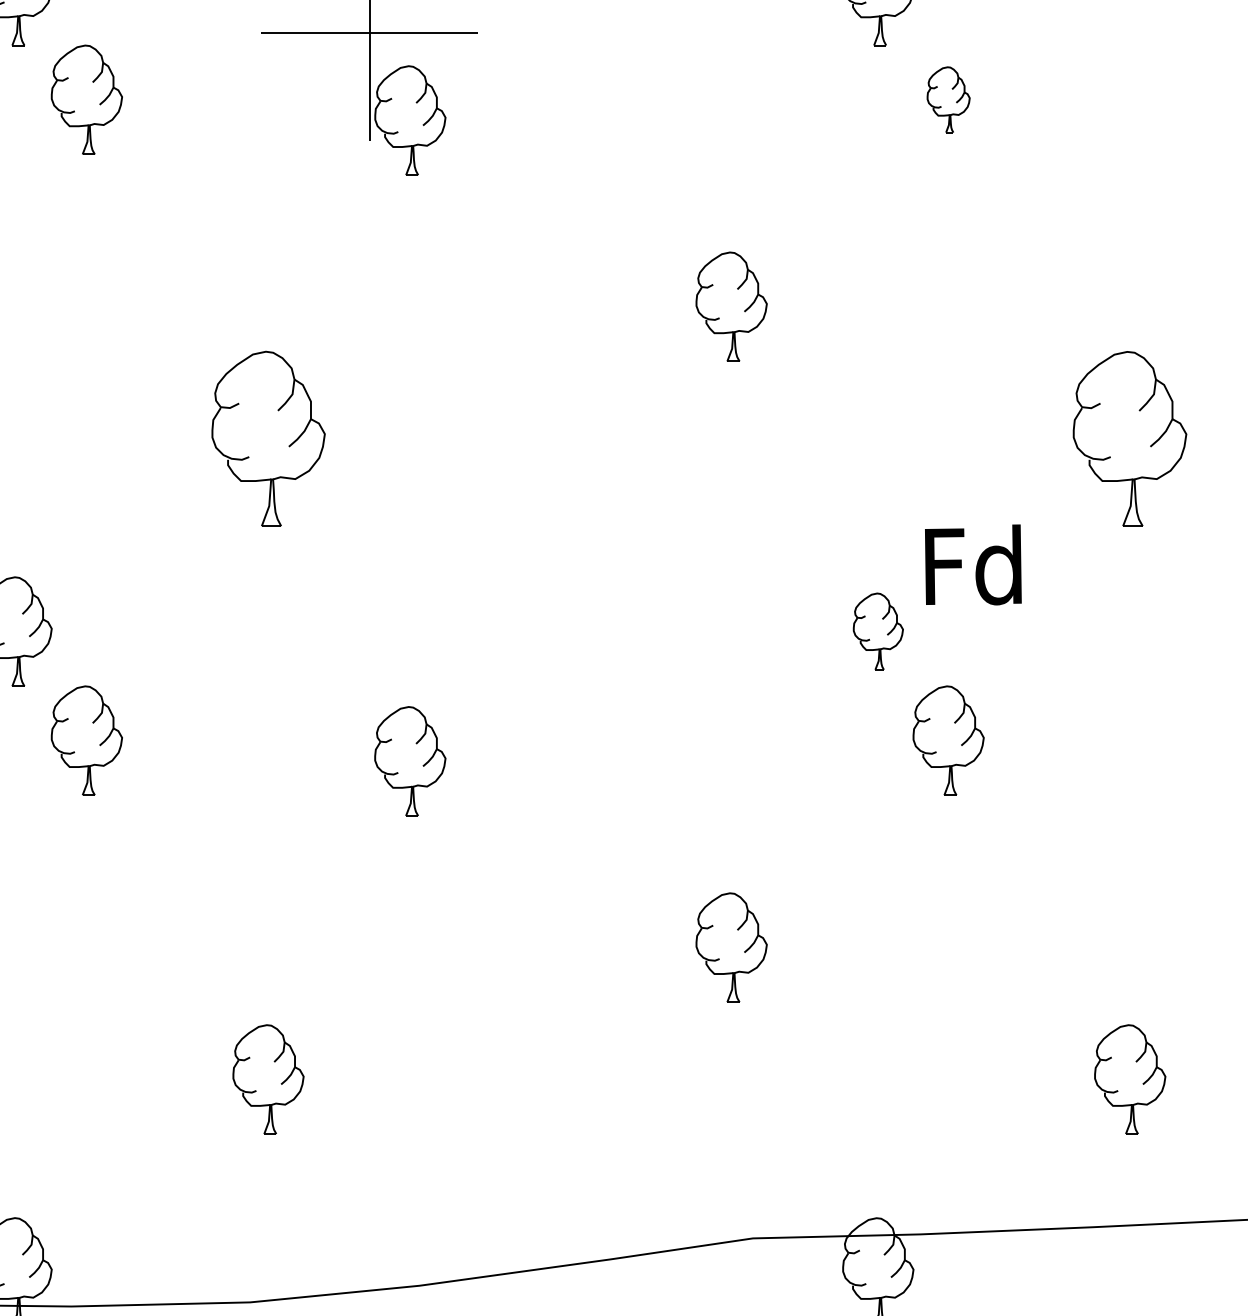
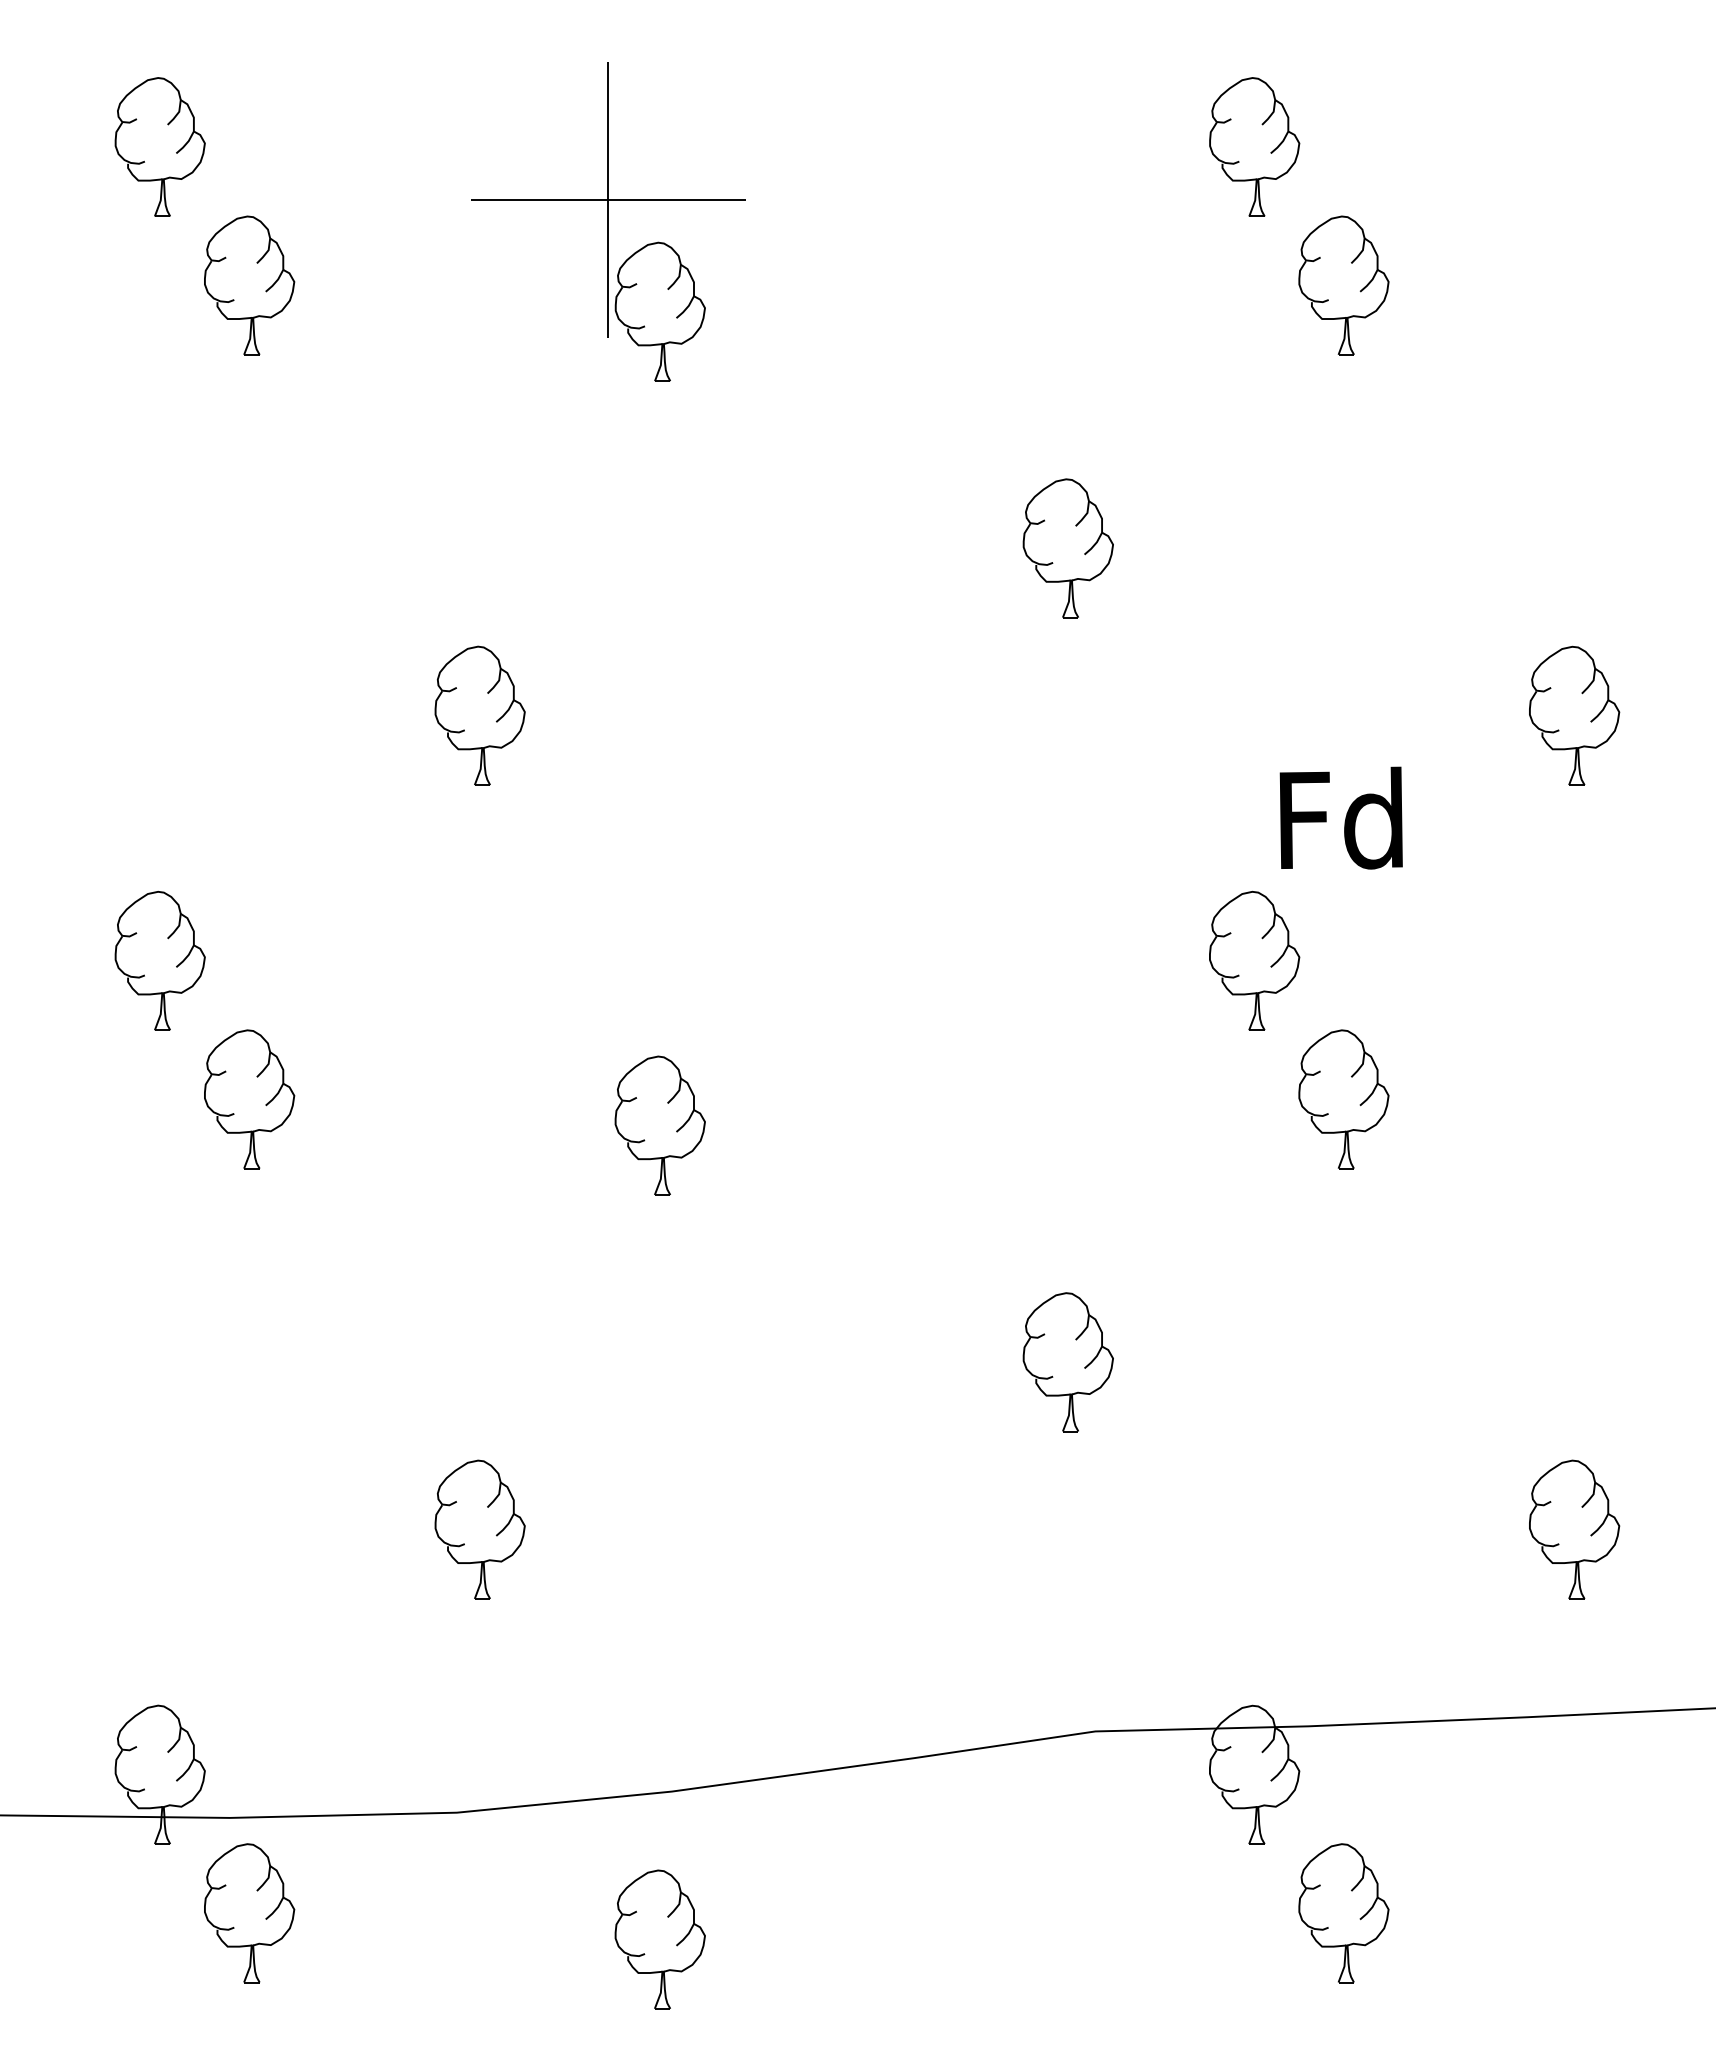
part: (948, 99) -> (1343, 285), size x1.67
part: (267, 438) -> (479, 715), size x0.62
part: (1130, 438) -> (1574, 715), size x0.62
text: (972, 564) -> (1340, 817), moved
part: (878, 631) -> (1254, 960), size x1.43

